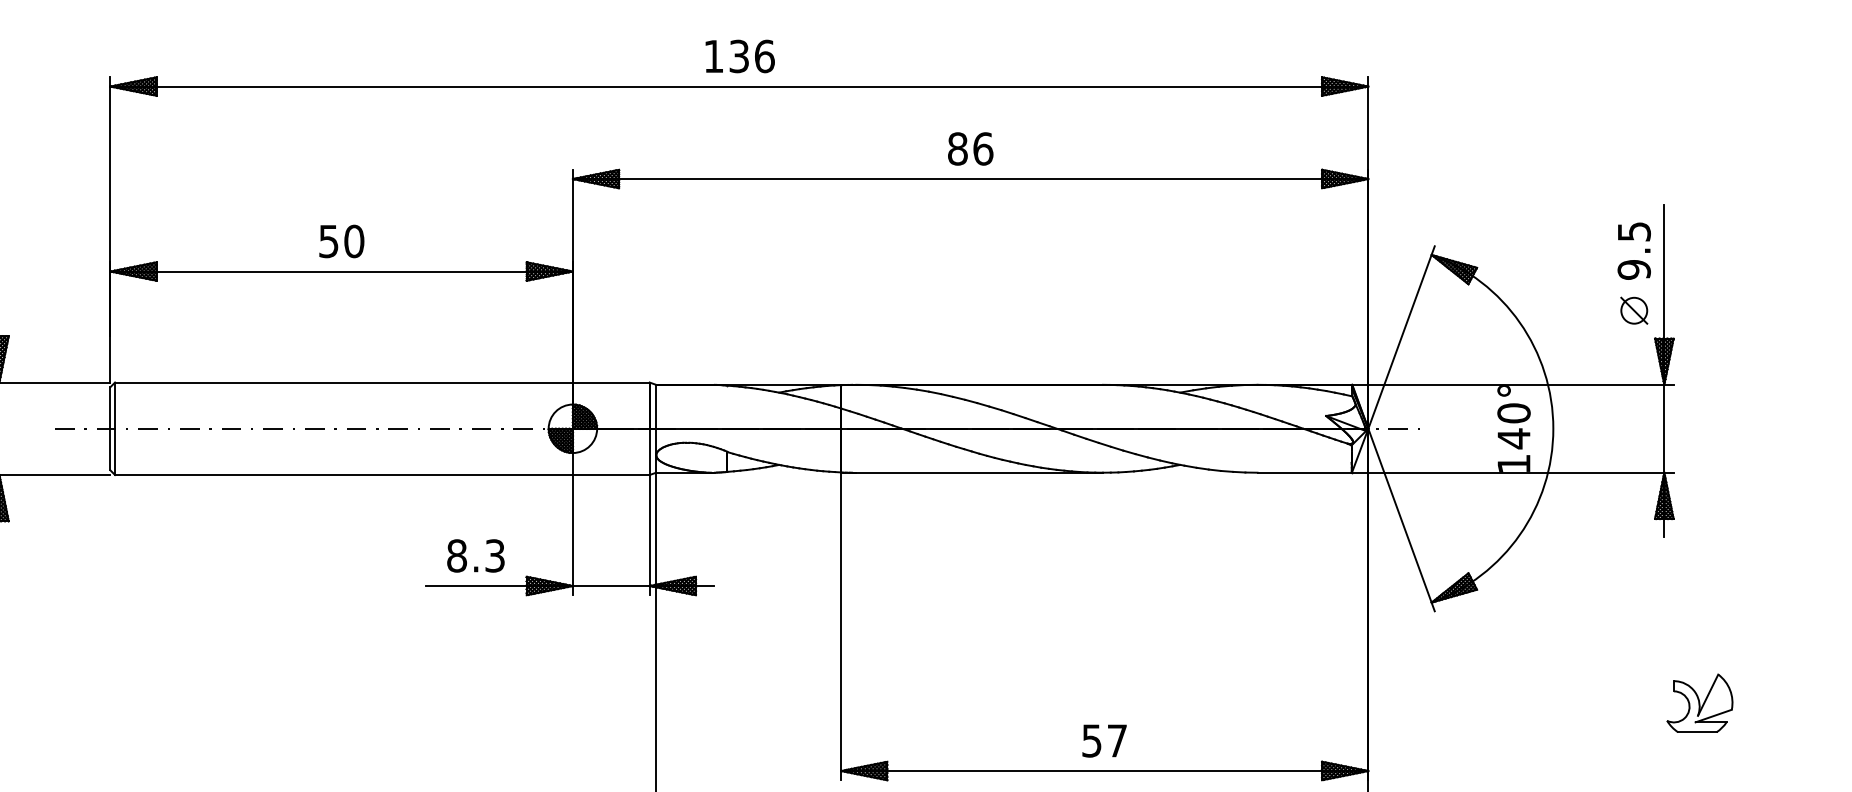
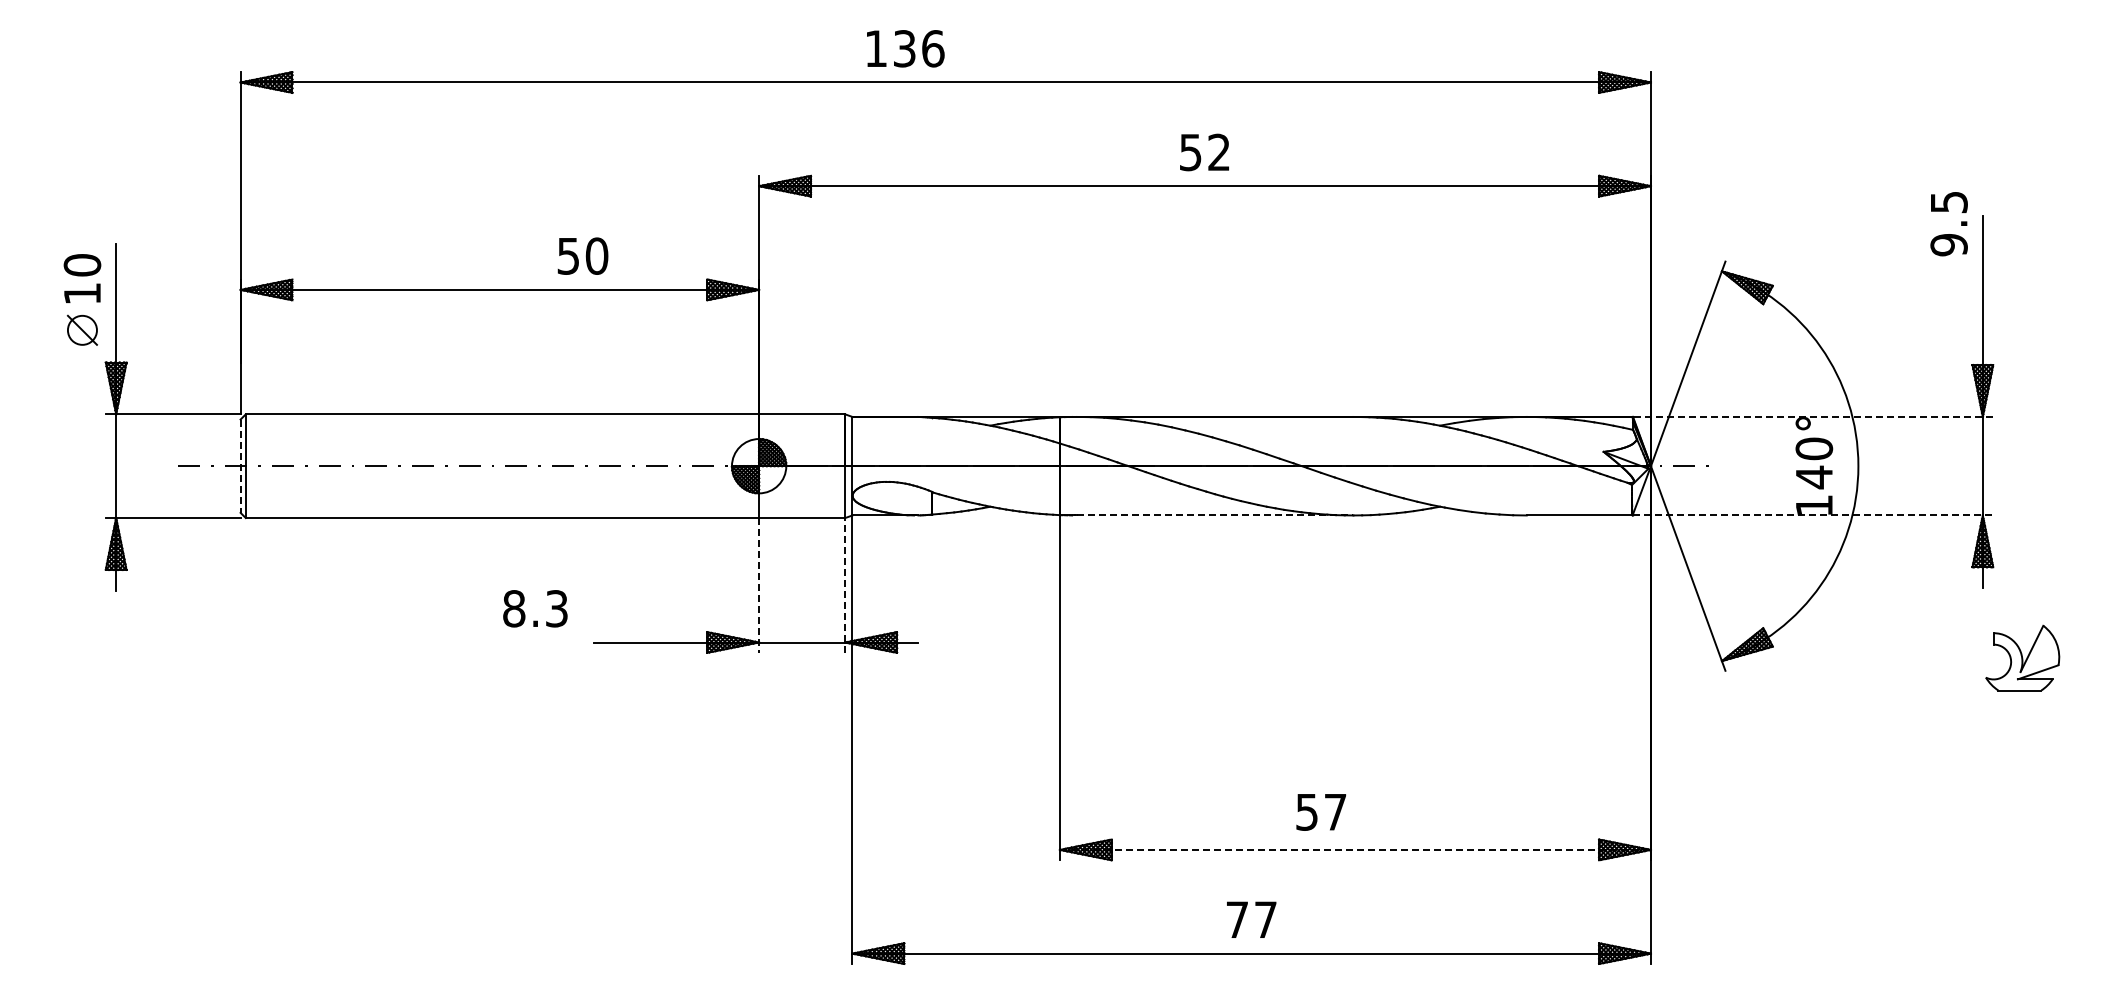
text: (740, 56) -> (905, 48), moved
text: (970, 148) -> (1204, 152), 86 -> 52
text: (341, 240) -> (582, 255), moved
text: (1633, 251) -> (1948, 224), moved
part: (1633, 310) -> (1948, 333), removed
line: (1512, 384) -> (1812, 416), solid -> dashed
line: (110, 429) -> (240, 466), solid -> dashed
line: (979, 472) -> (1215, 515), solid -> dashed
line: (1513, 472) -> (1813, 515), solid -> dashed
line: (649, 534) -> (845, 584), solid -> dashed
line: (573, 535) -> (759, 585), solid -> dashed
text: (476, 555) -> (535, 608), moved
part: (1699, 702) -> (2022, 657), moved
text: (1104, 741) -> (1321, 812), moved
line: (1104, 770) -> (1355, 849), solid -> dashed

